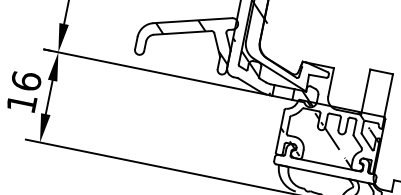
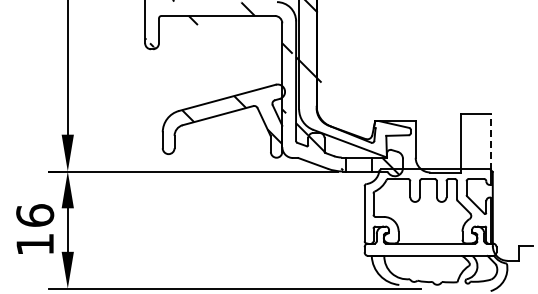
line: (388, 95) -> (490, 141), solid -> dashed
hatch: (329, 135) -> (427, 206), removed

